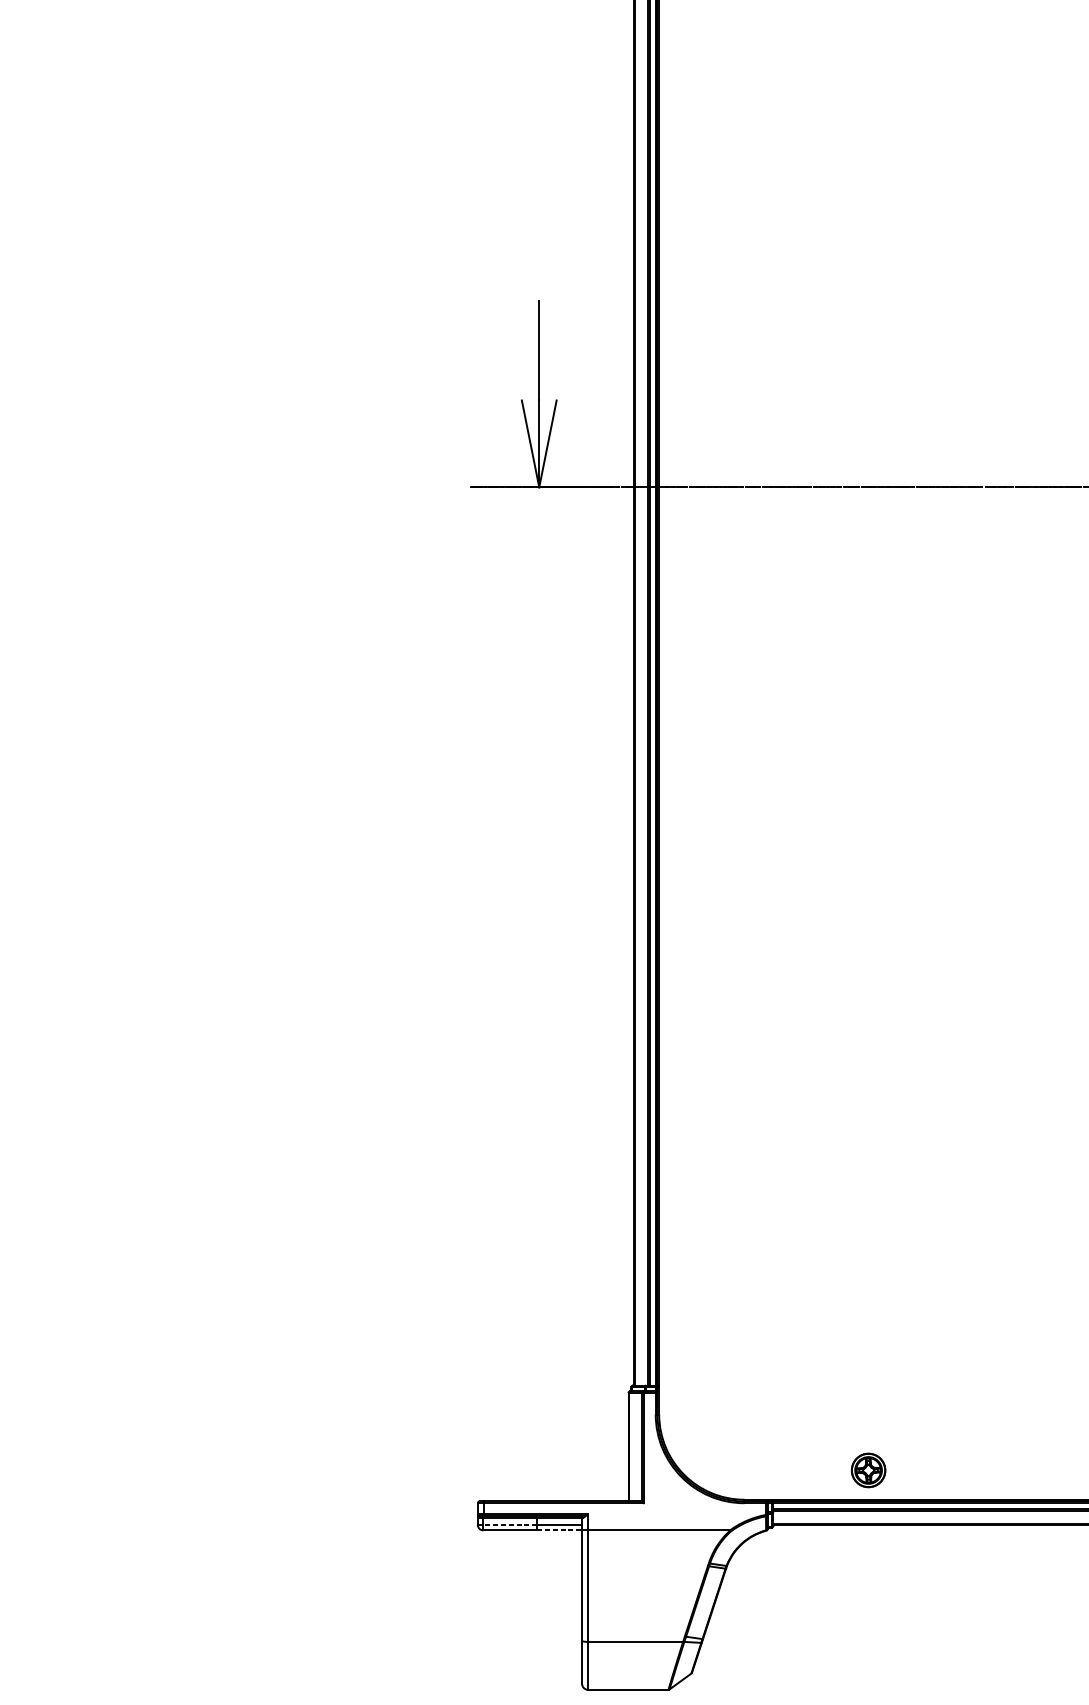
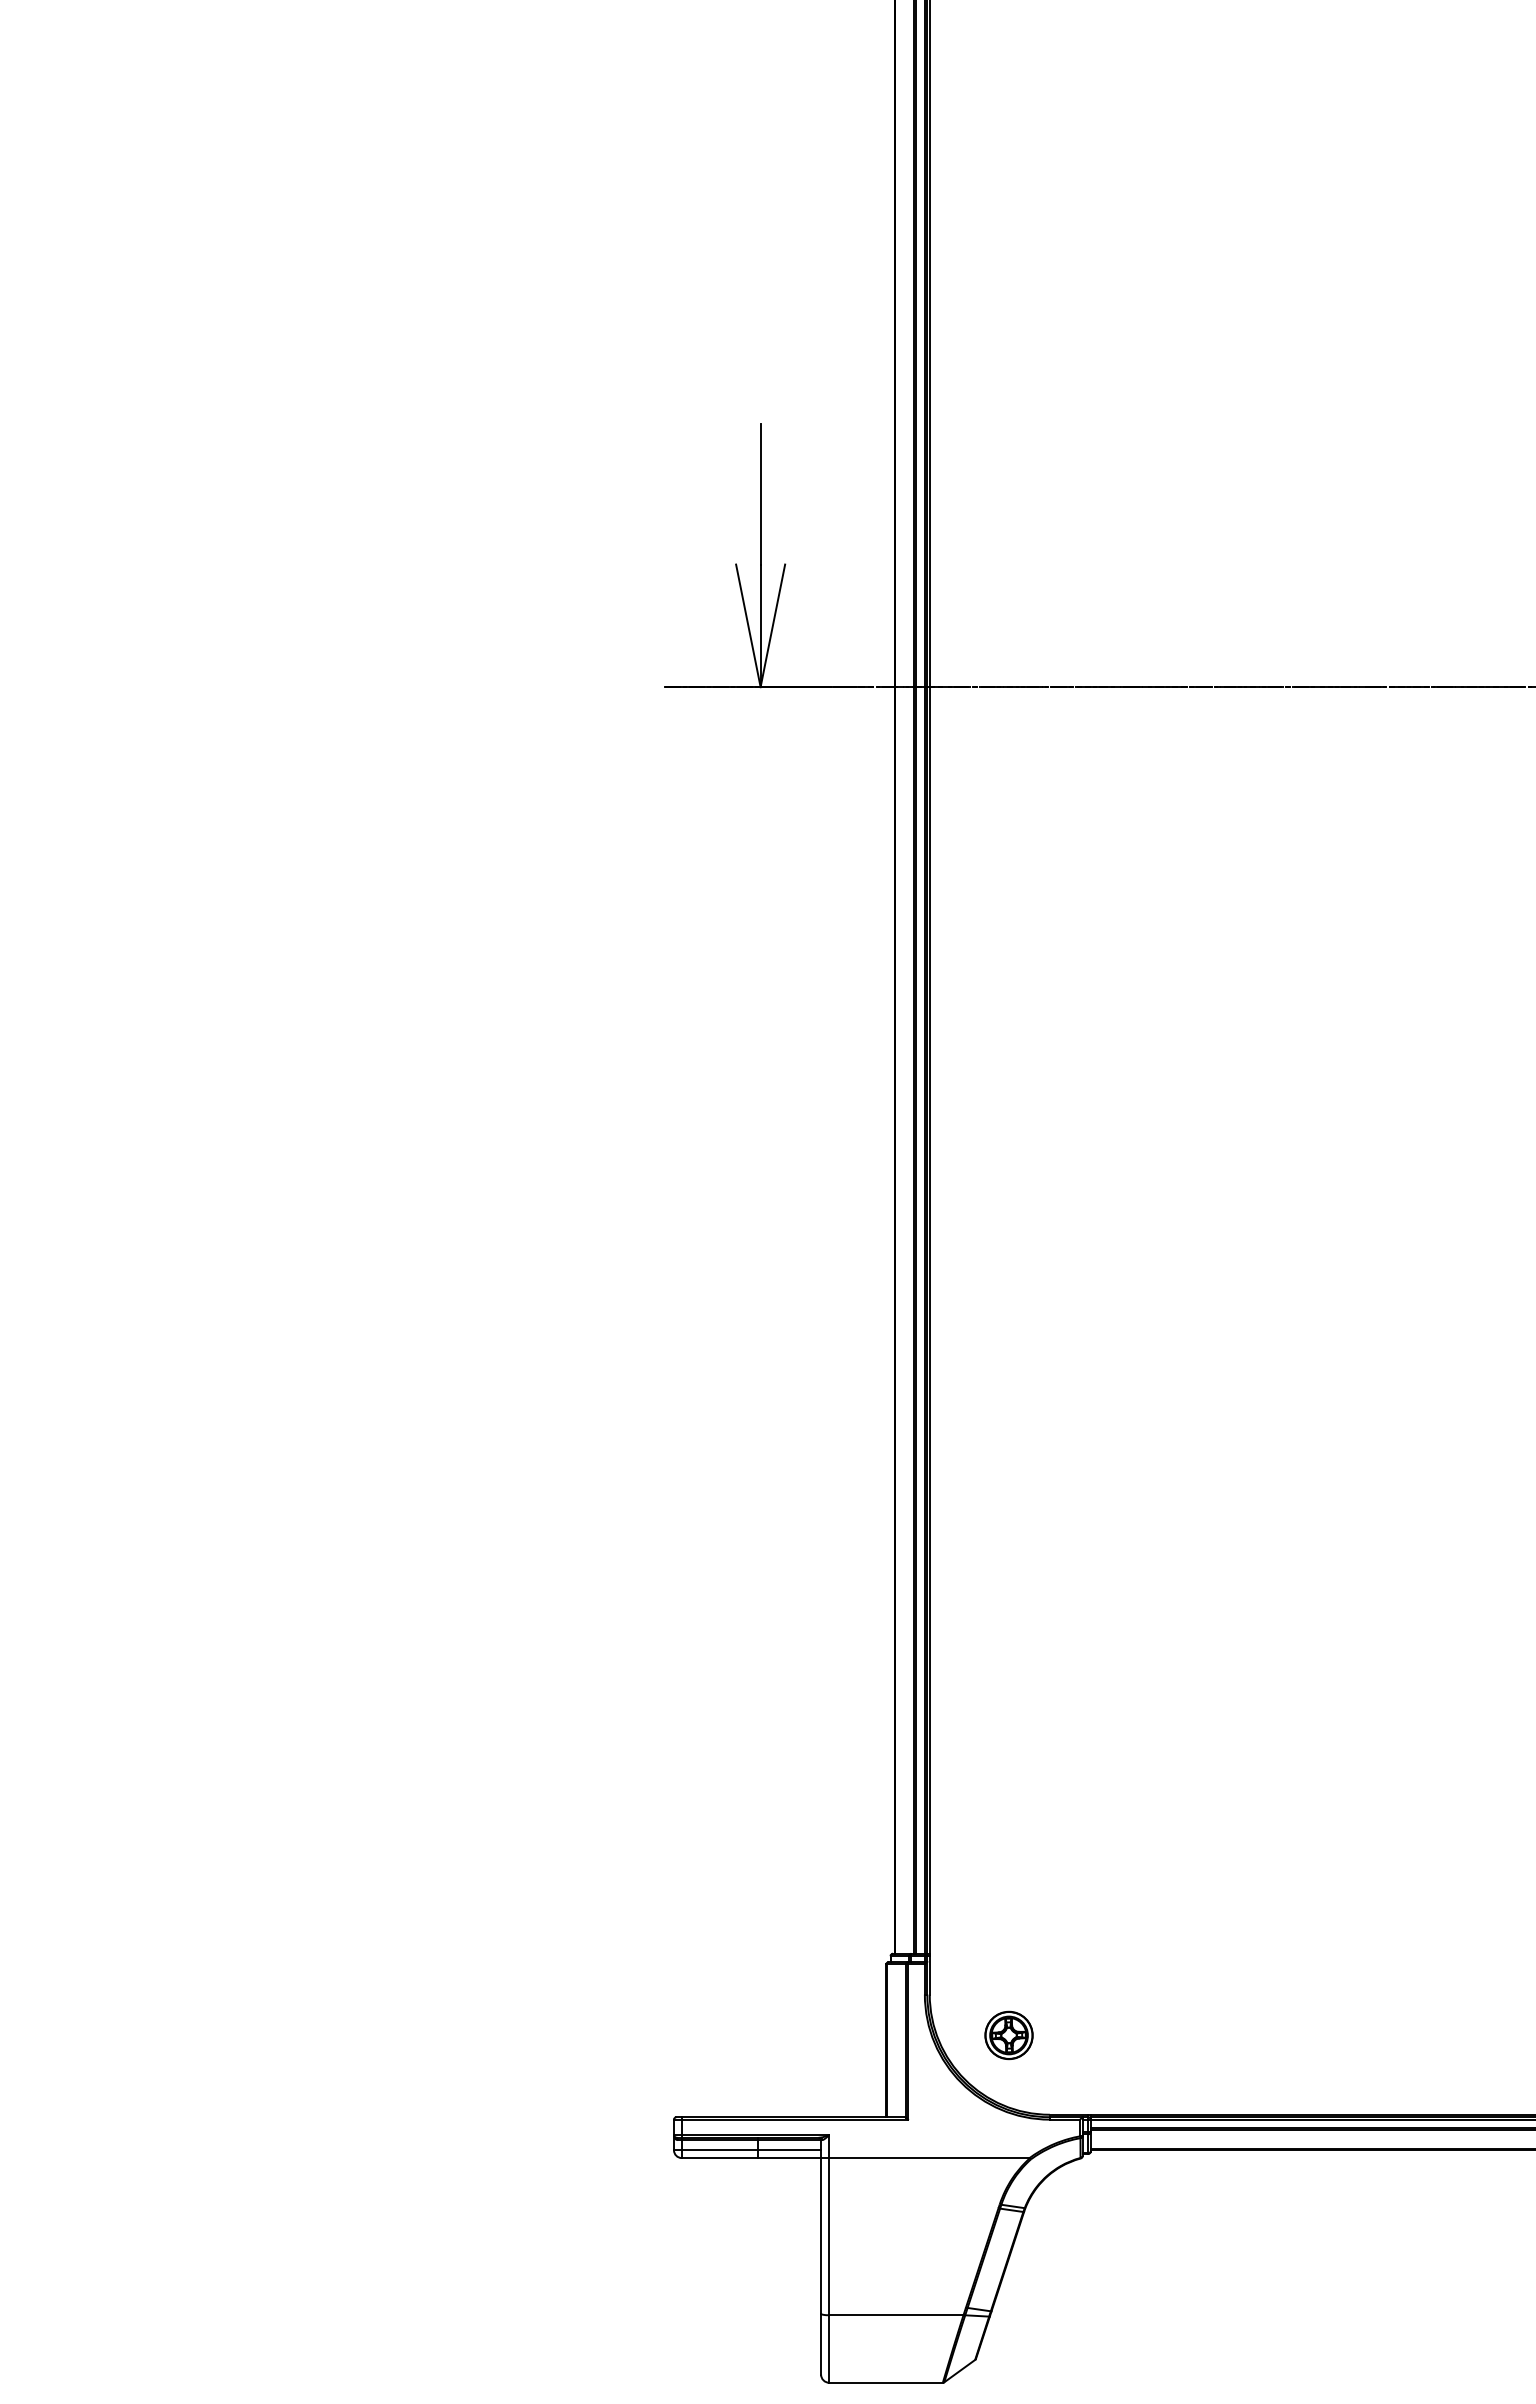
part: (868, 1470) -> (1008, 2035), moved
line: (510, 1525) -> (719, 2150), dashed -> solid
line: (559, 1530) -> (789, 2158), dashed -> solid

